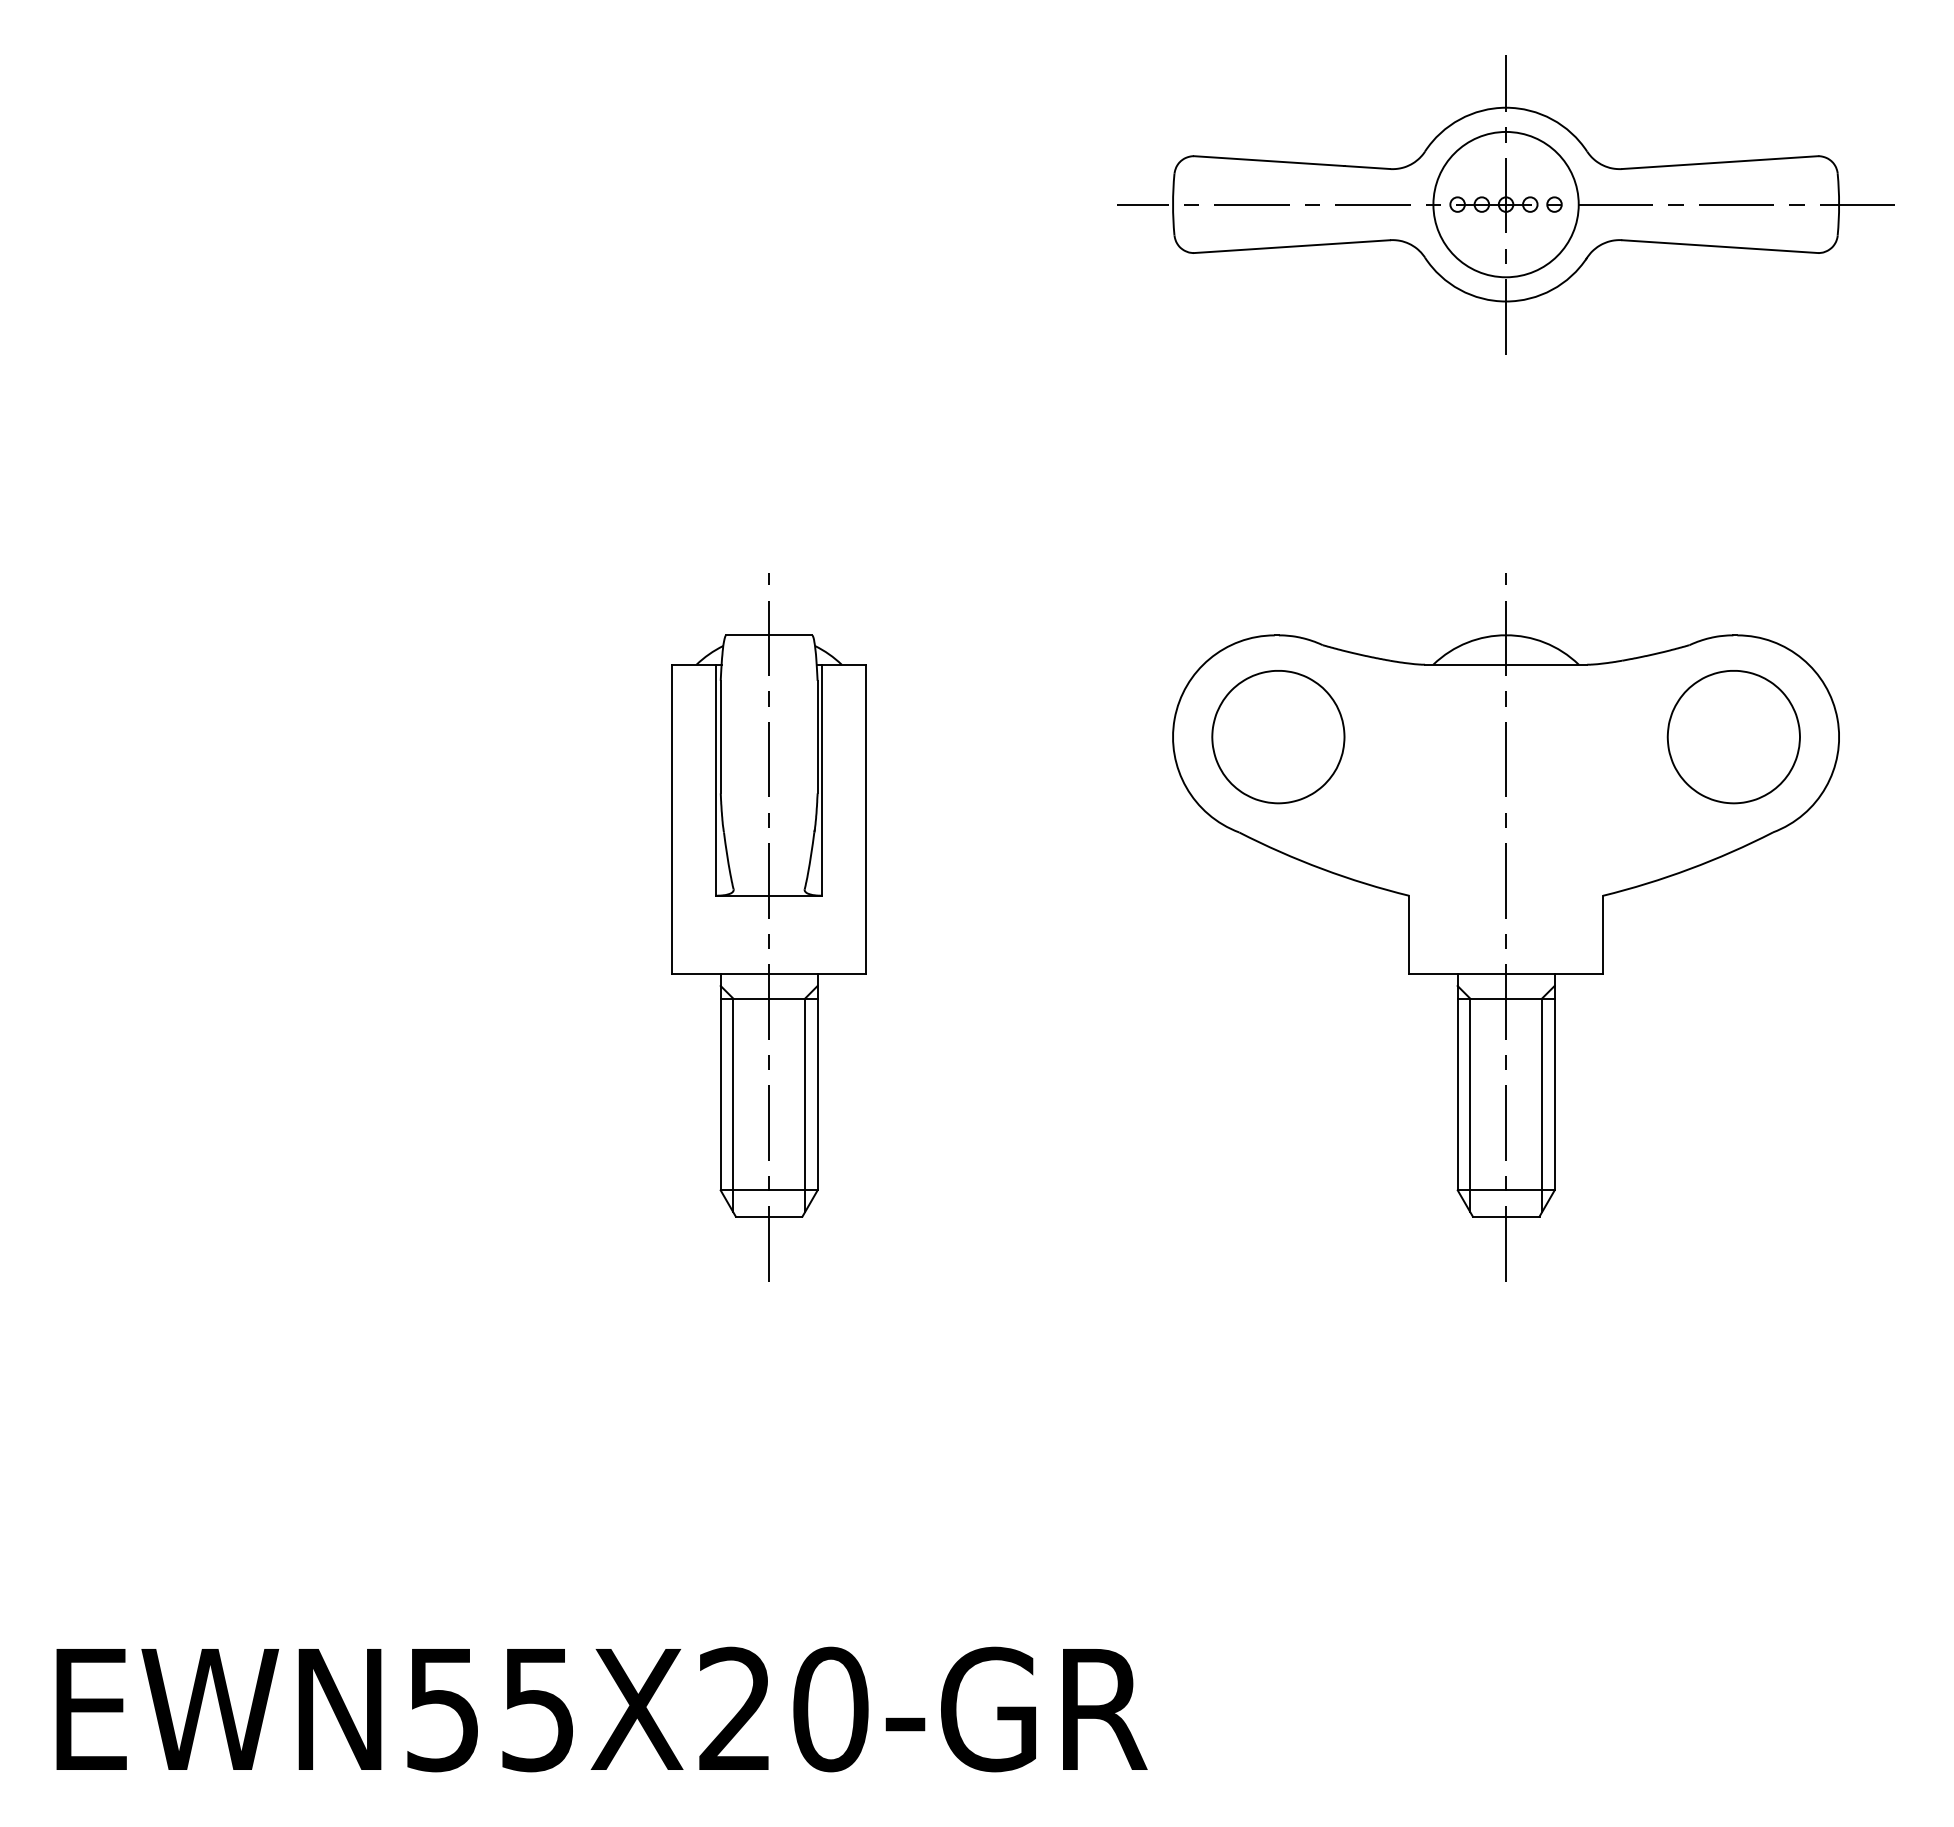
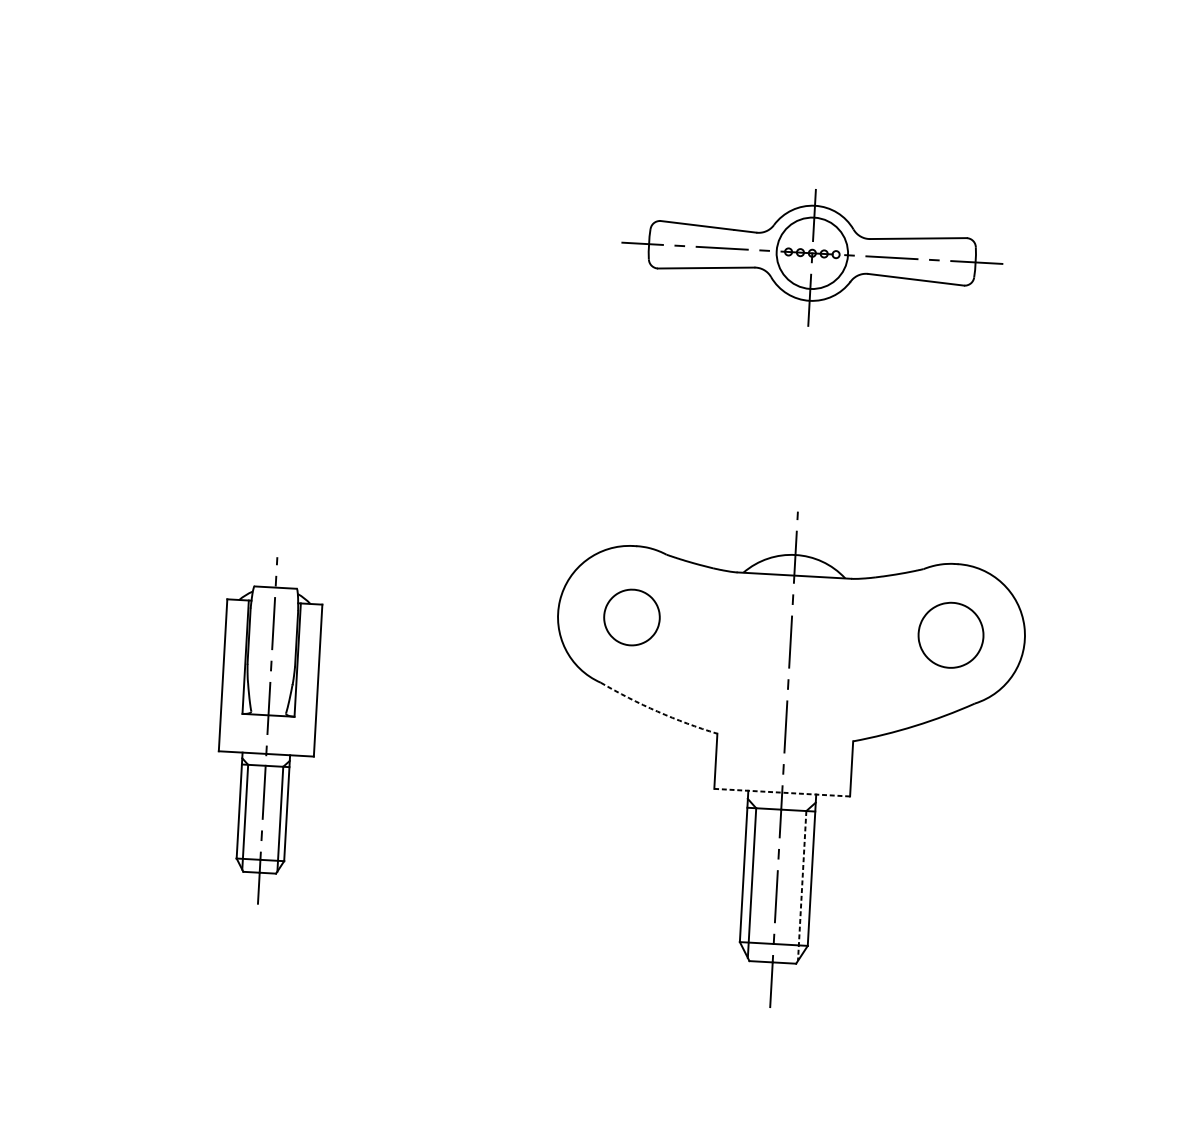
part: (1505, 204) -> (811, 253), size x0.7
part: (1278, 737) -> (632, 617), size x0.6
part: (1733, 737) -> (950, 635), size x0.7
arc: (1322, 869) -> (657, 711), solid -> dashed
part: (768, 927) -> (267, 730), size x0.7
line: (1506, 974) -> (782, 792), solid -> dashed
line: (1541, 1105) -> (801, 885), solid -> dashed

